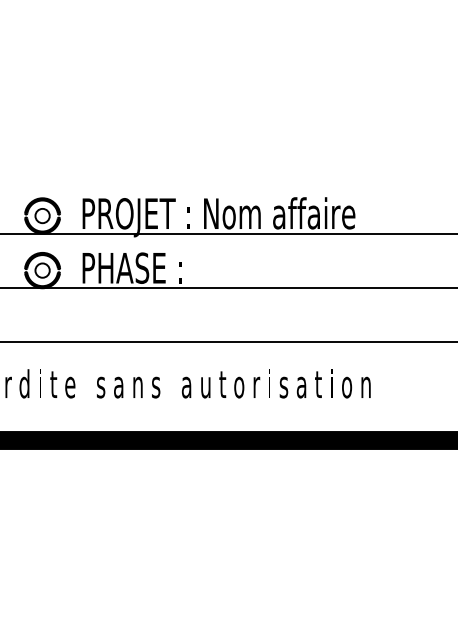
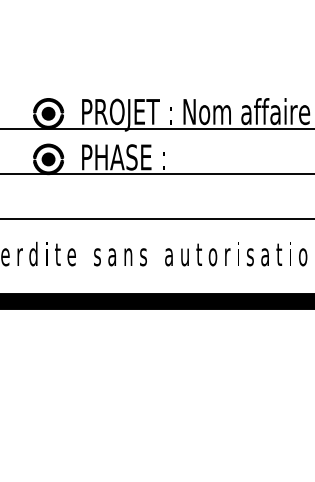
fill: (42, 215) -> (48, 113), added
fill: (42, 270) -> (48, 159), added

